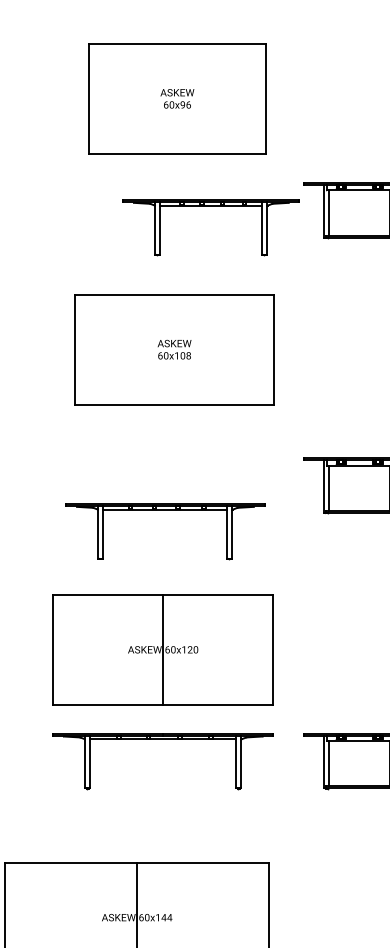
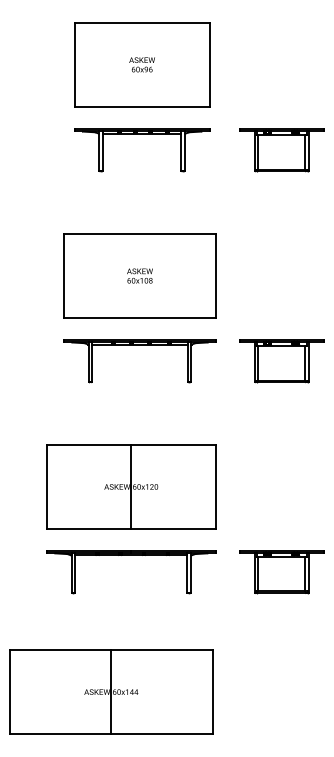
part: (211, 206) -> (142, 134), moved
part: (173, 348) -> (139, 275), moved
part: (164, 510) -> (139, 345), moved

